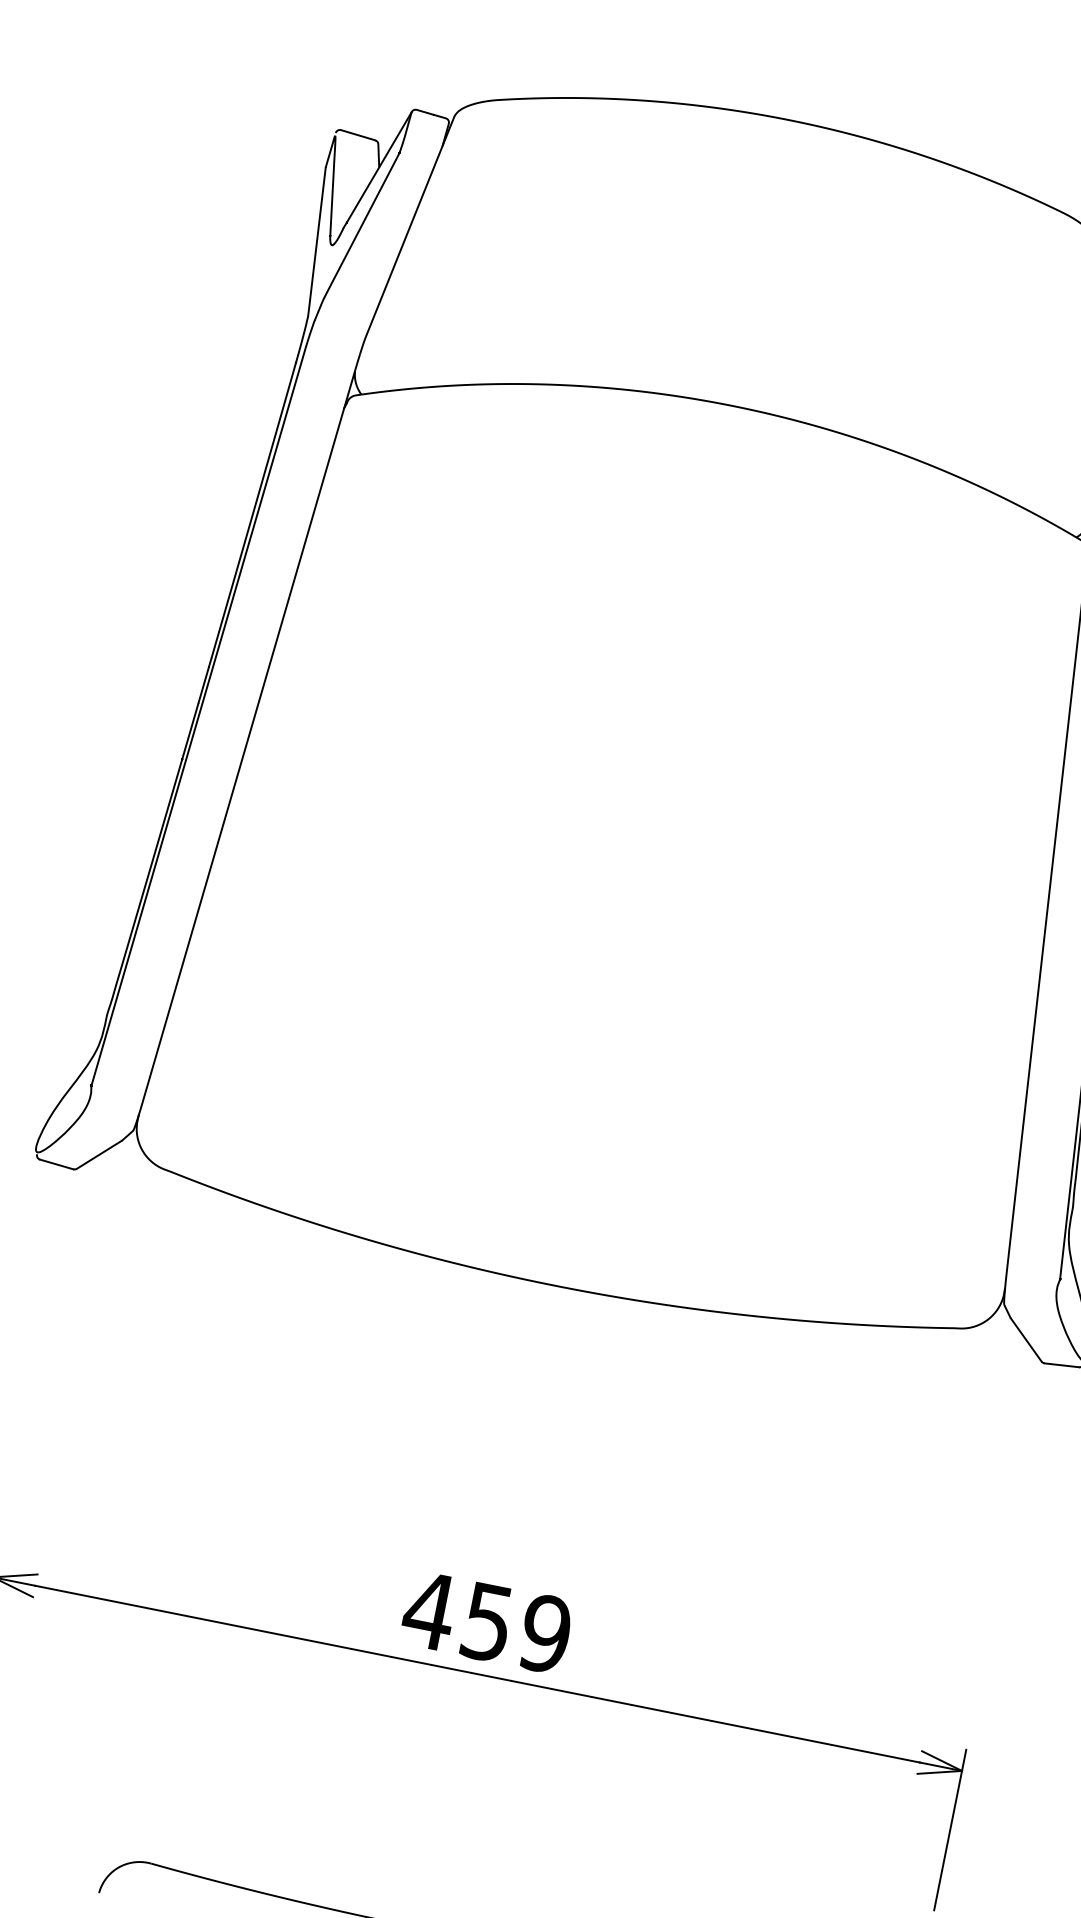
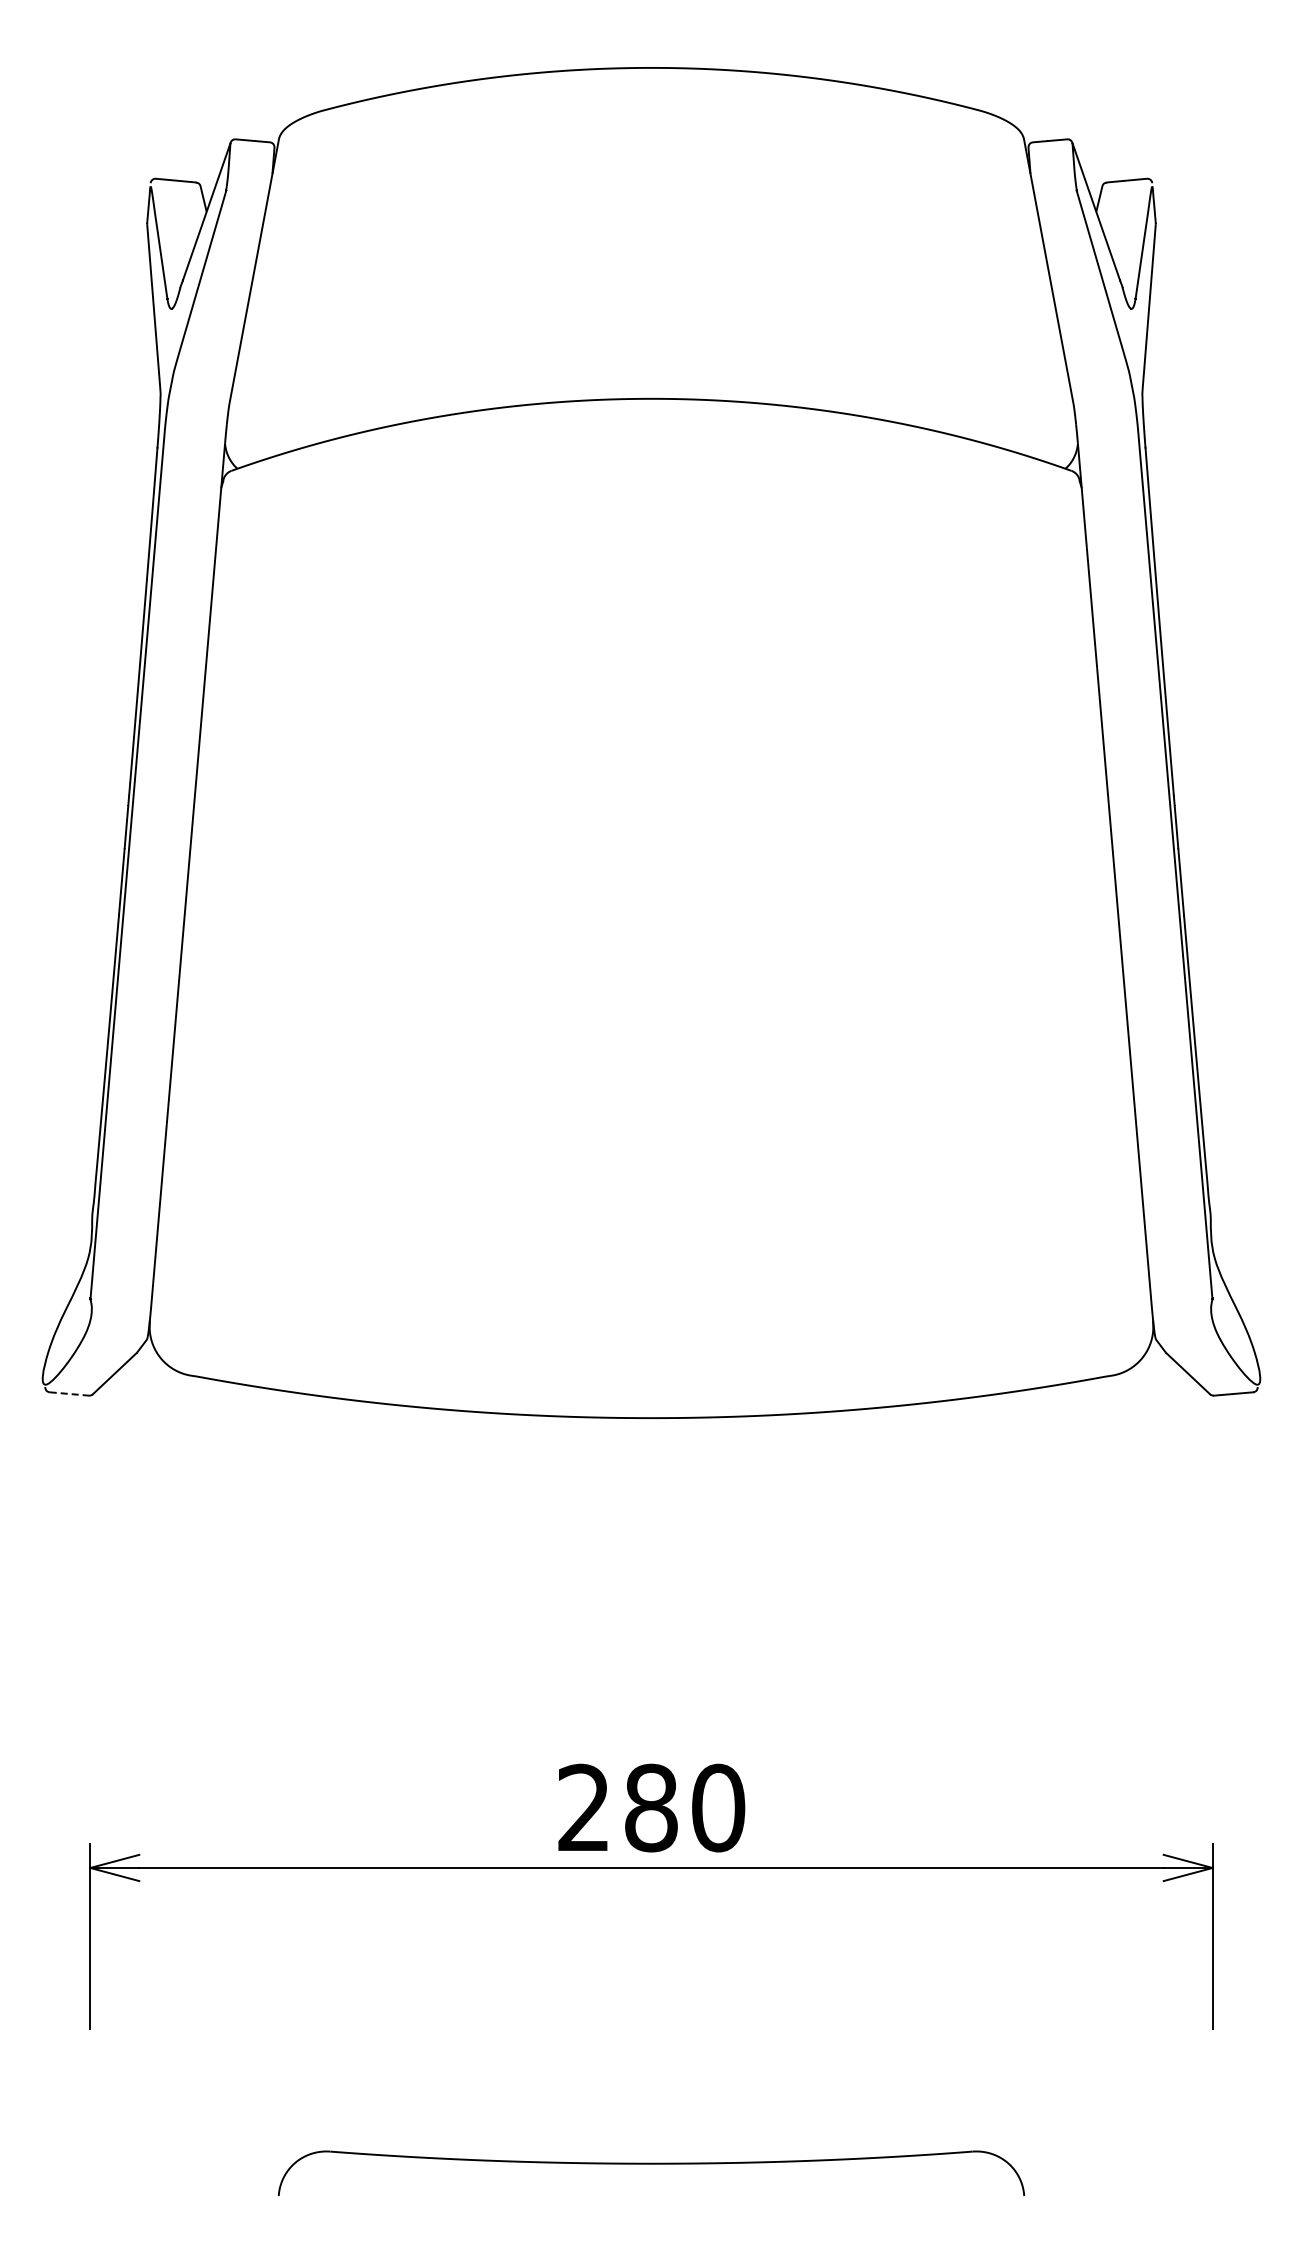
line: (56, 1164) -> (69, 1393), solid -> dashed
text: (487, 1621) -> (650, 1807), 459 -> 280

